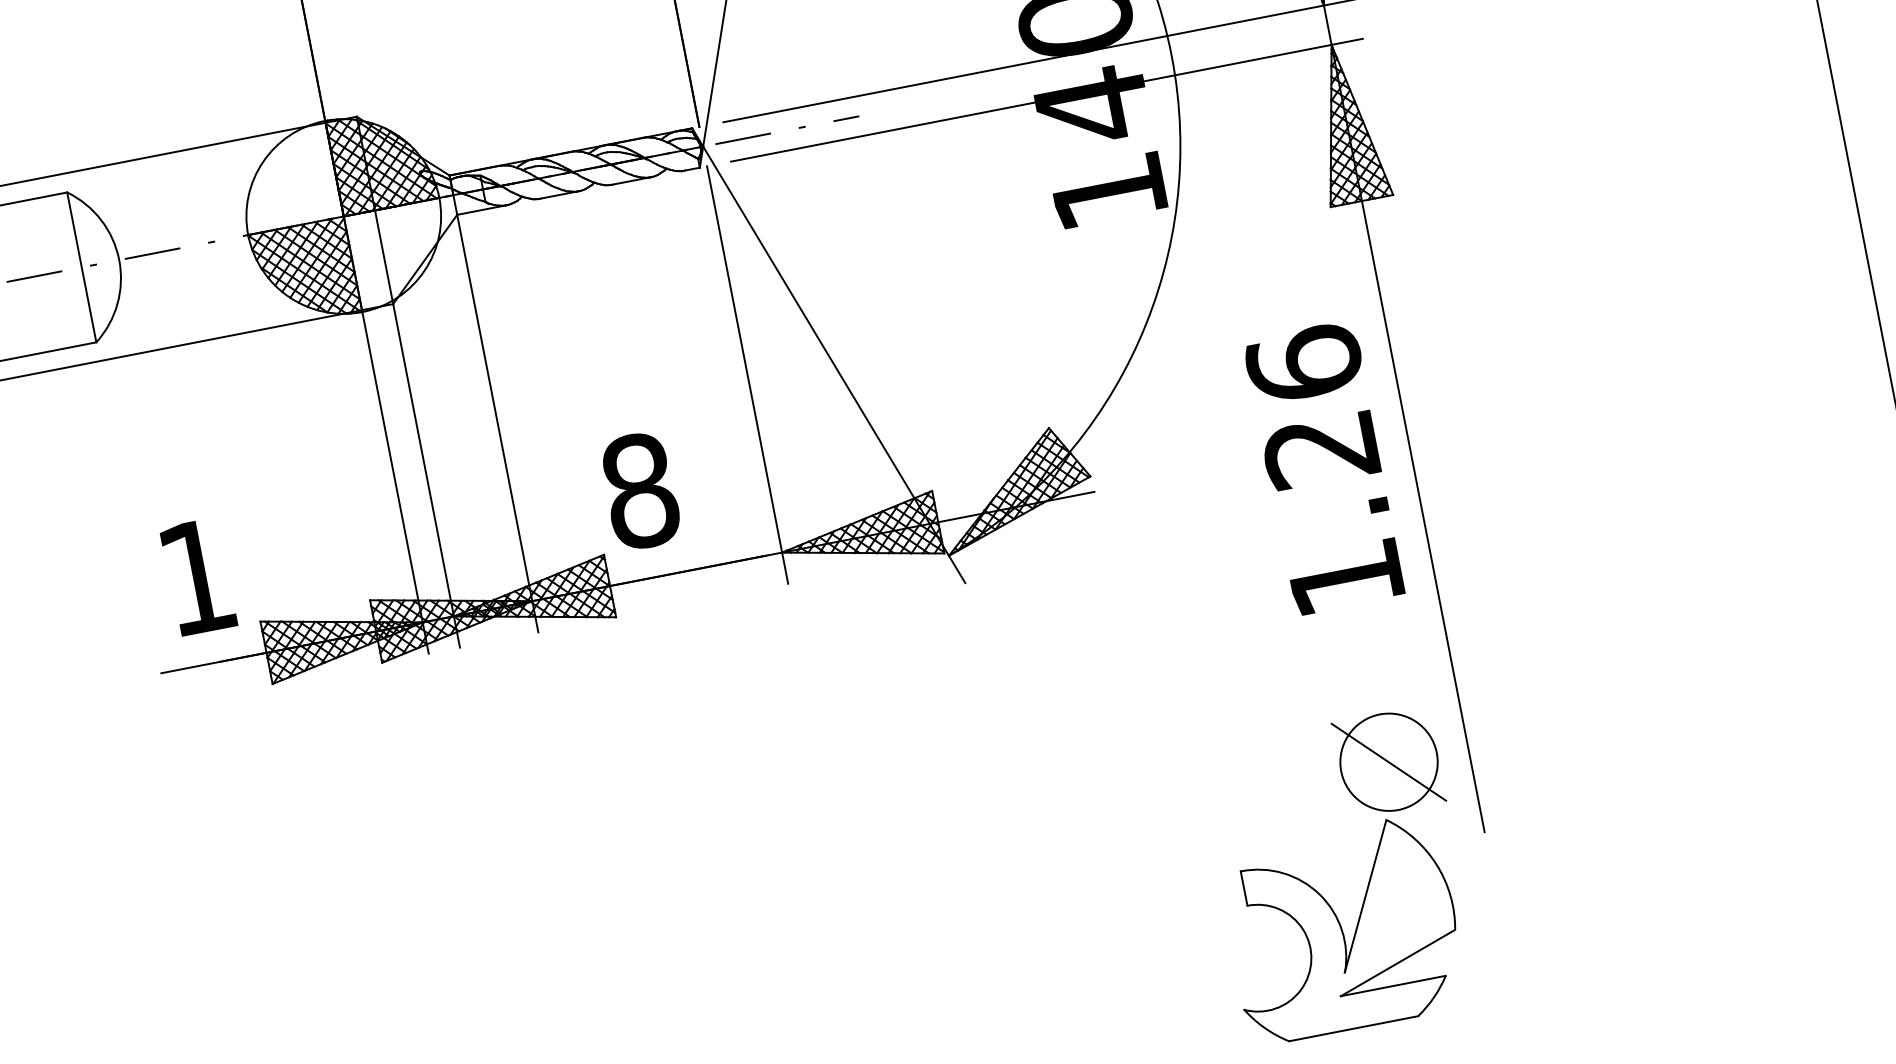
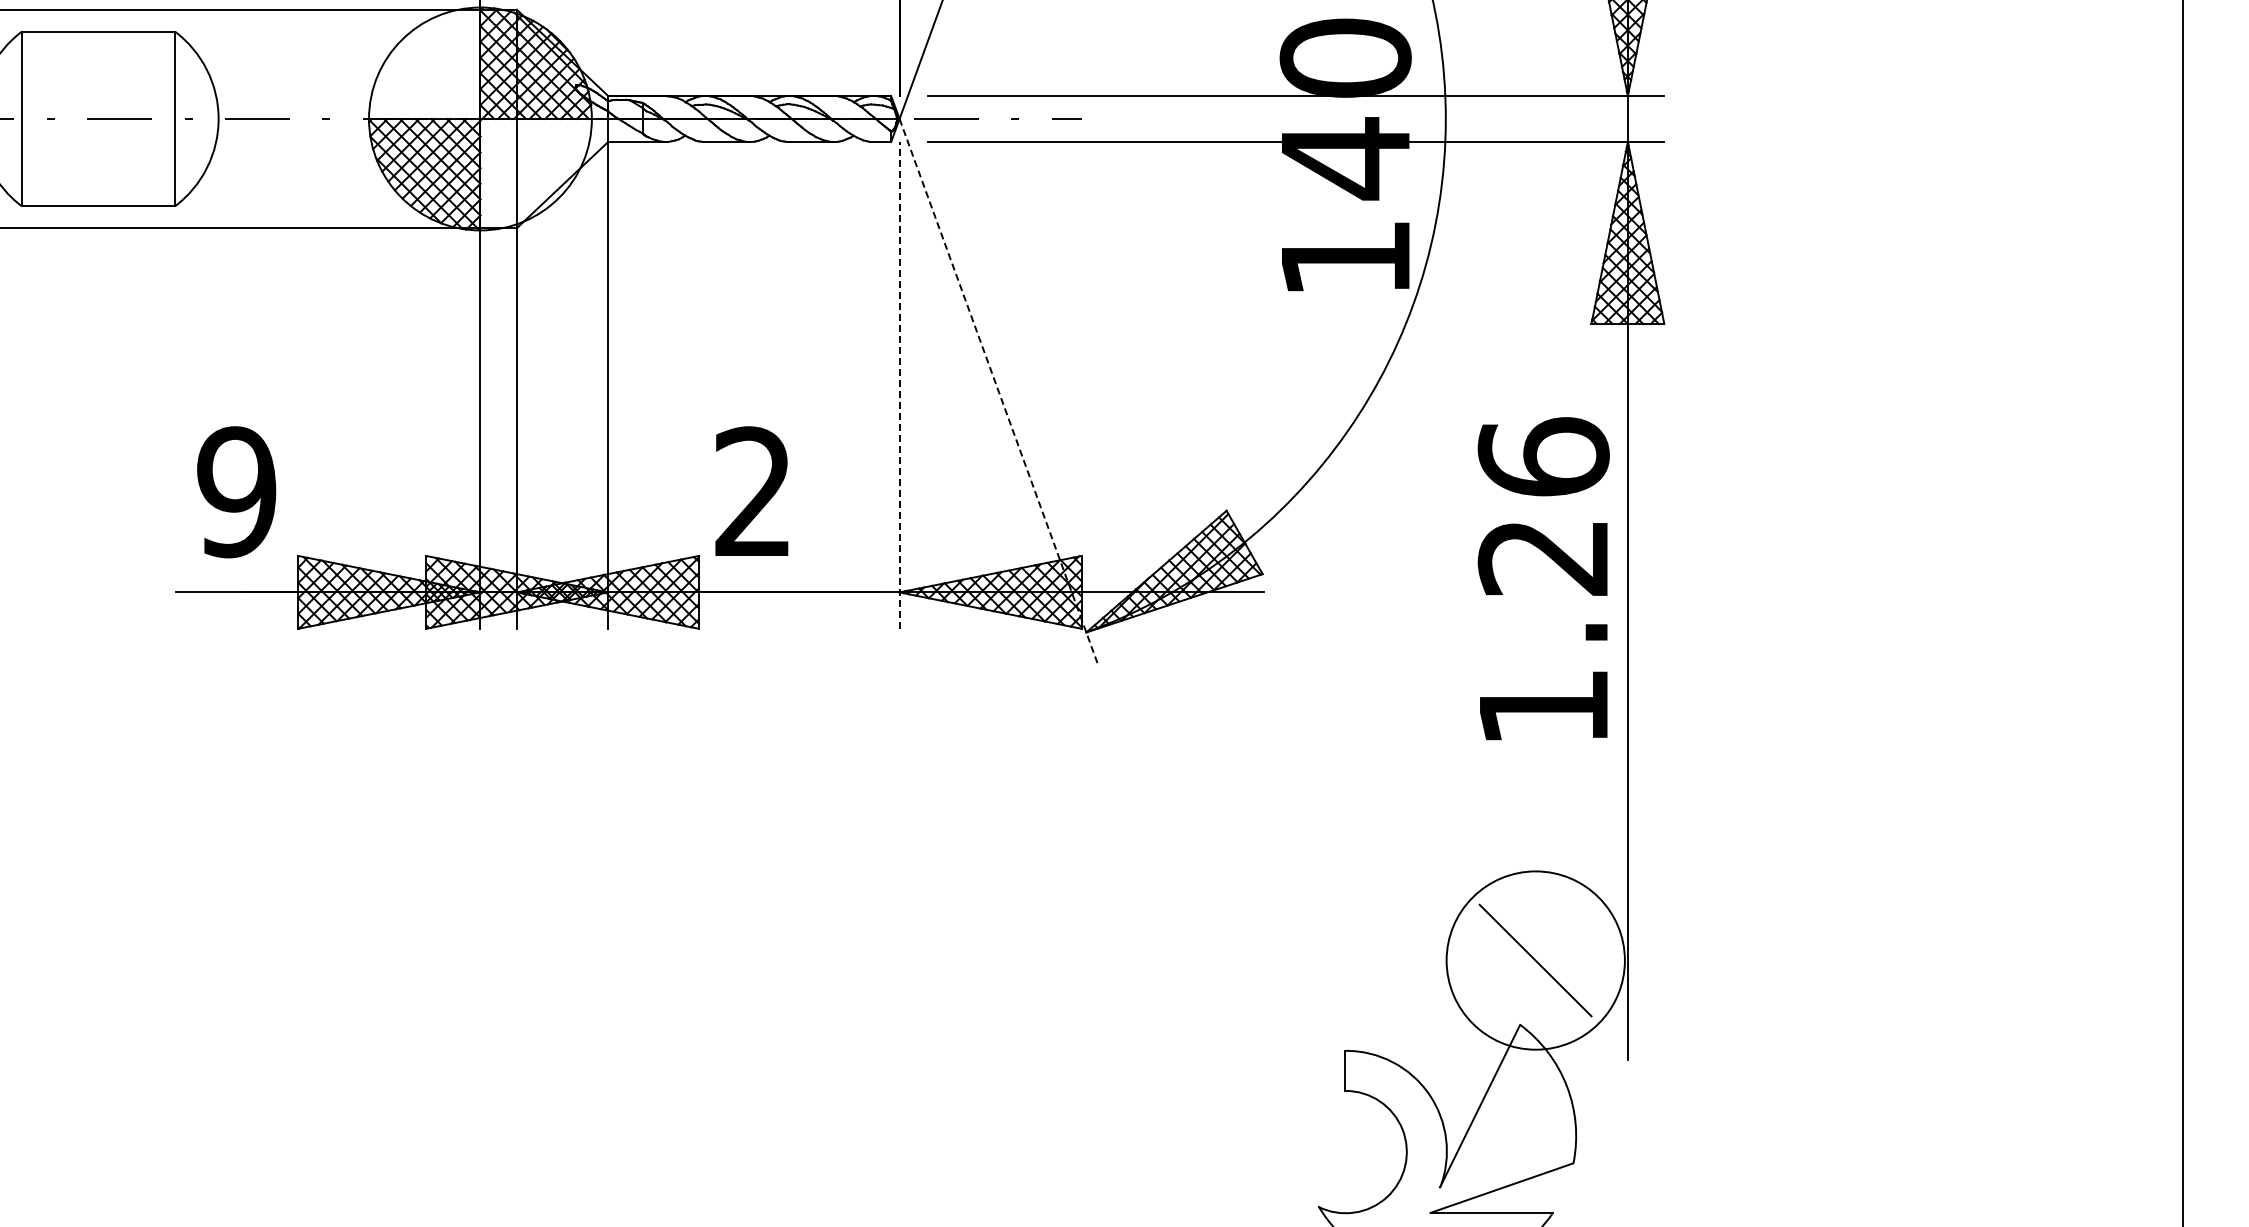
line: (834, 365) -> (999, 393), solid -> dashed
line: (747, 374) -> (899, 384), solid -> dashed
text: (1324, 467) -> (1543, 578), moved
text: (640, 491) -> (753, 492), 8 -> 2
text: (196, 577) -> (236, 492), 1 -> 9
circle: (1388, 762) -> (1535, 960), size x1.6

